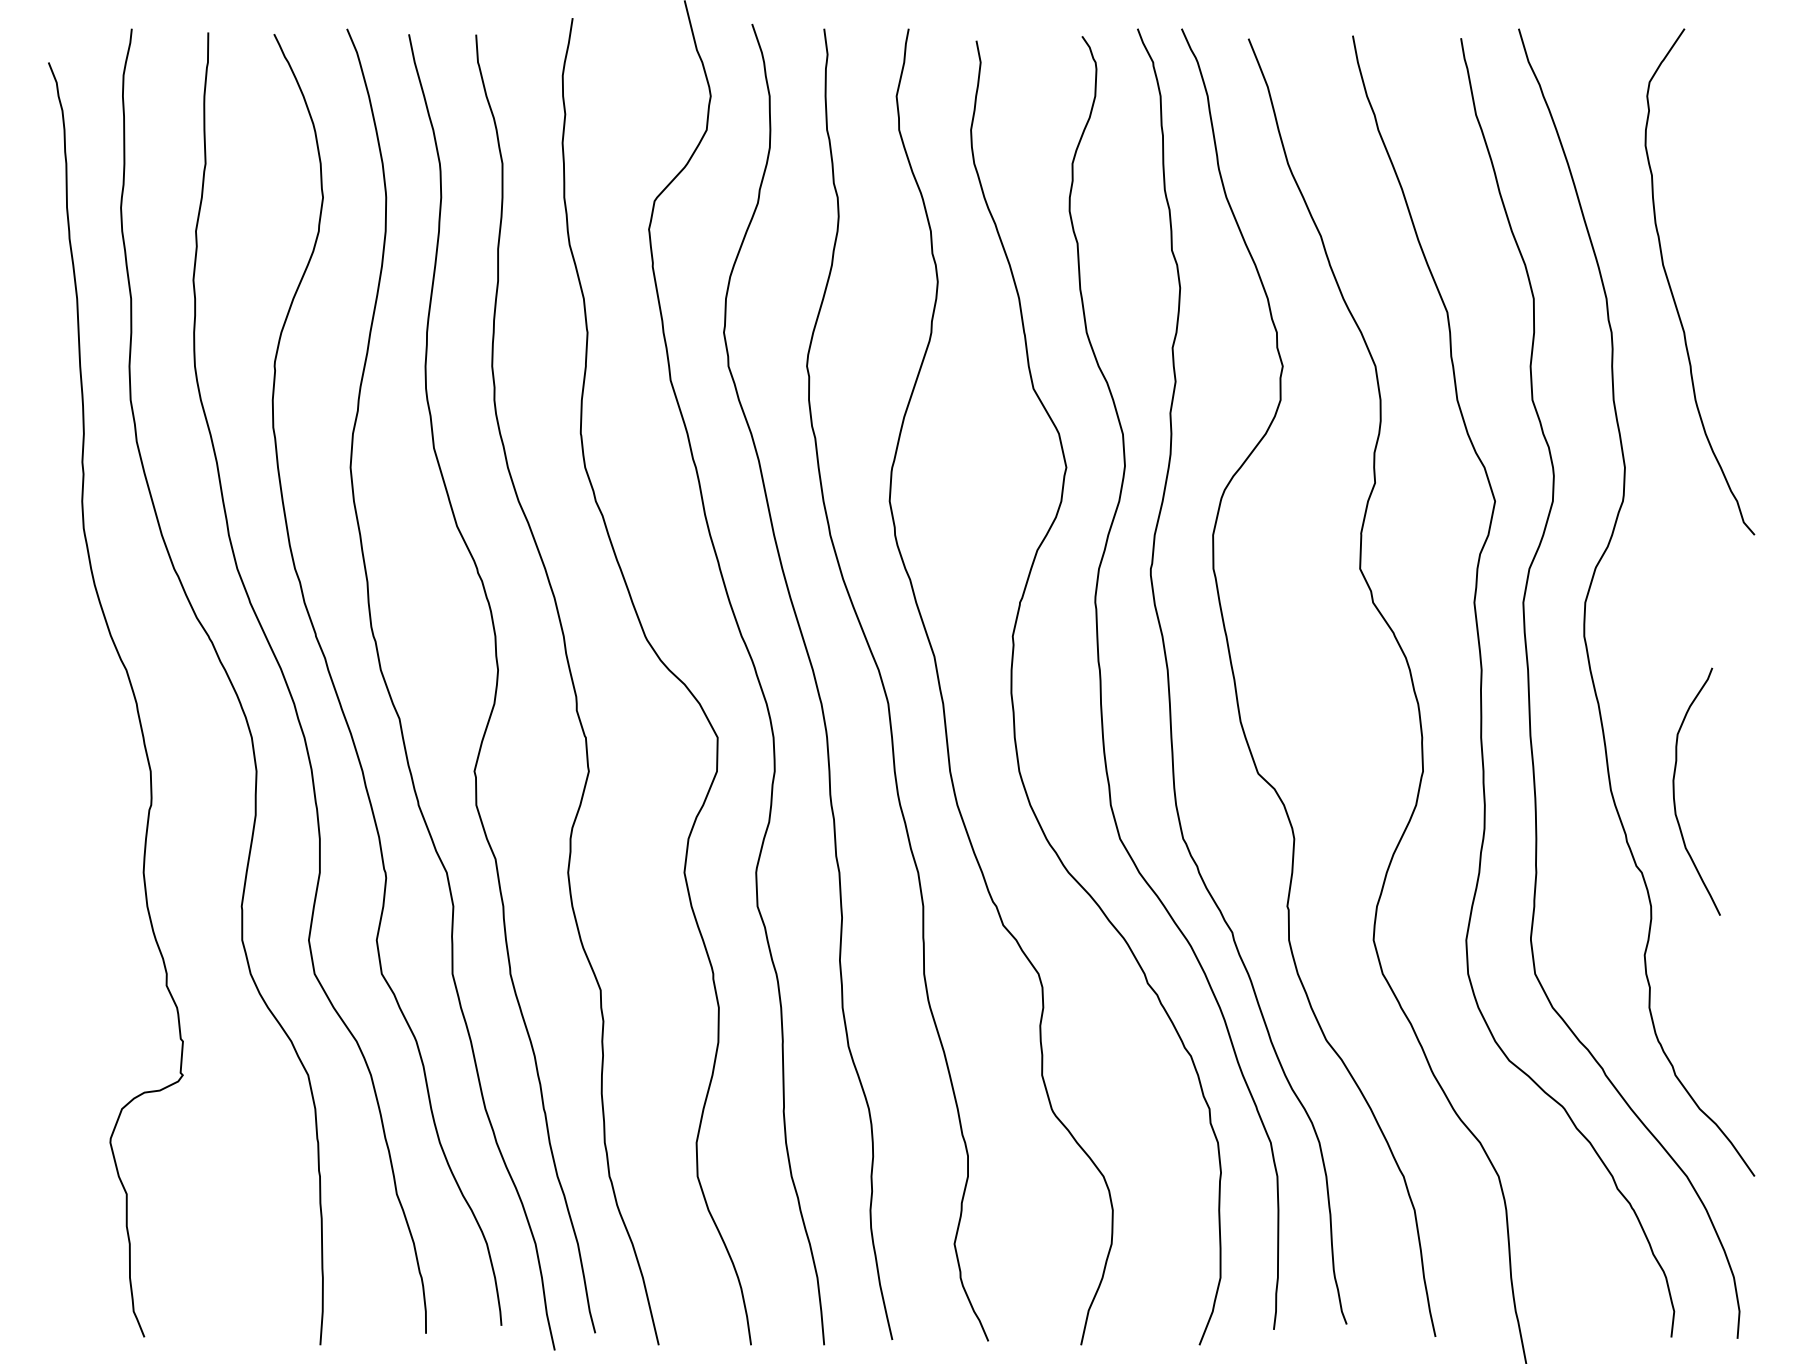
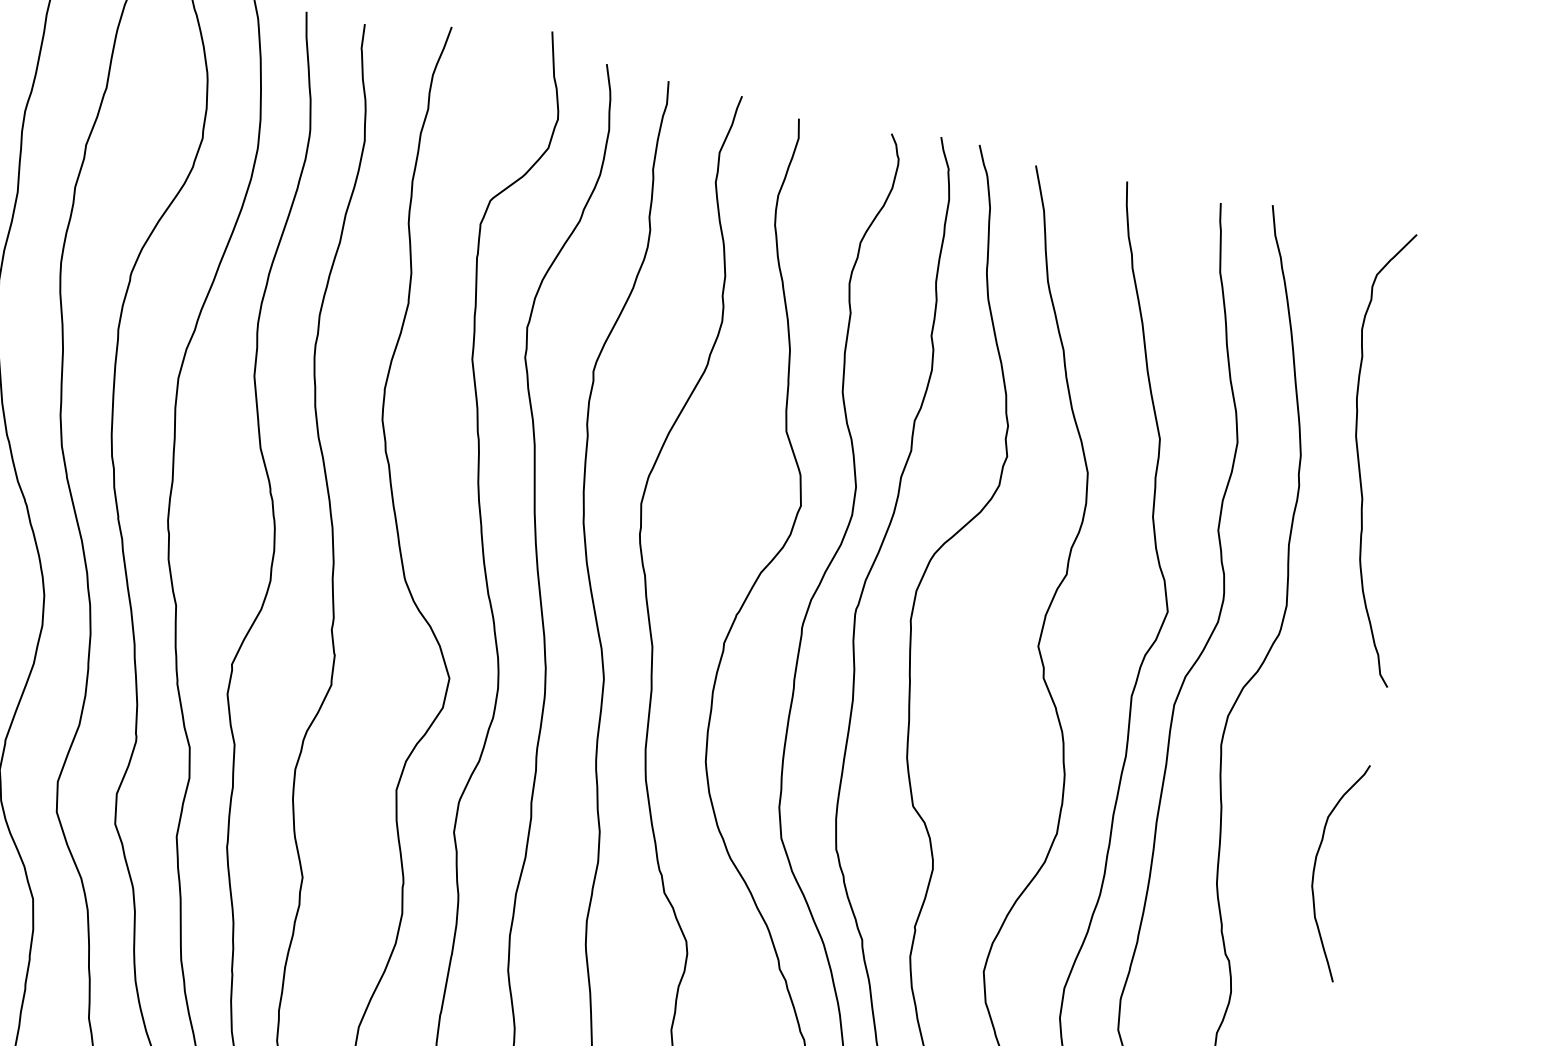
curve: (1674, 791) -> (1315, 866), moved

